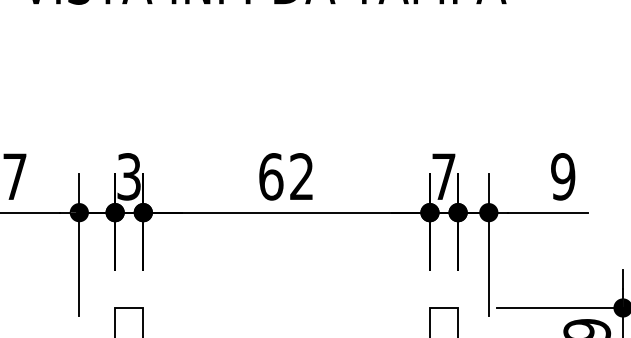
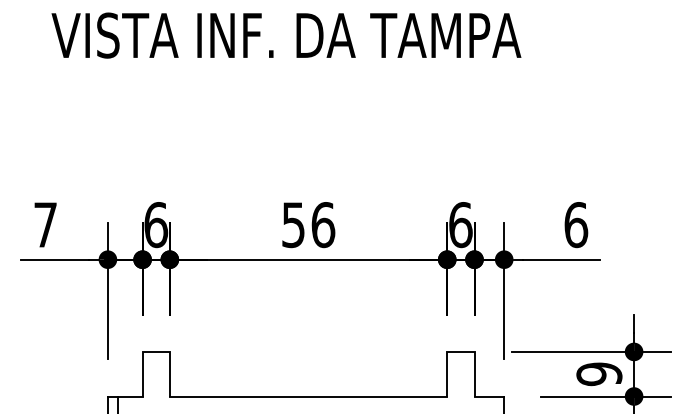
text: (129, 177) -> (156, 225), 3 -> 6
text: (286, 177) -> (308, 225), 62 -> 56
text: (443, 177) -> (460, 225), 7 -> 6
text: (563, 177) -> (576, 225), 9 -> 6

